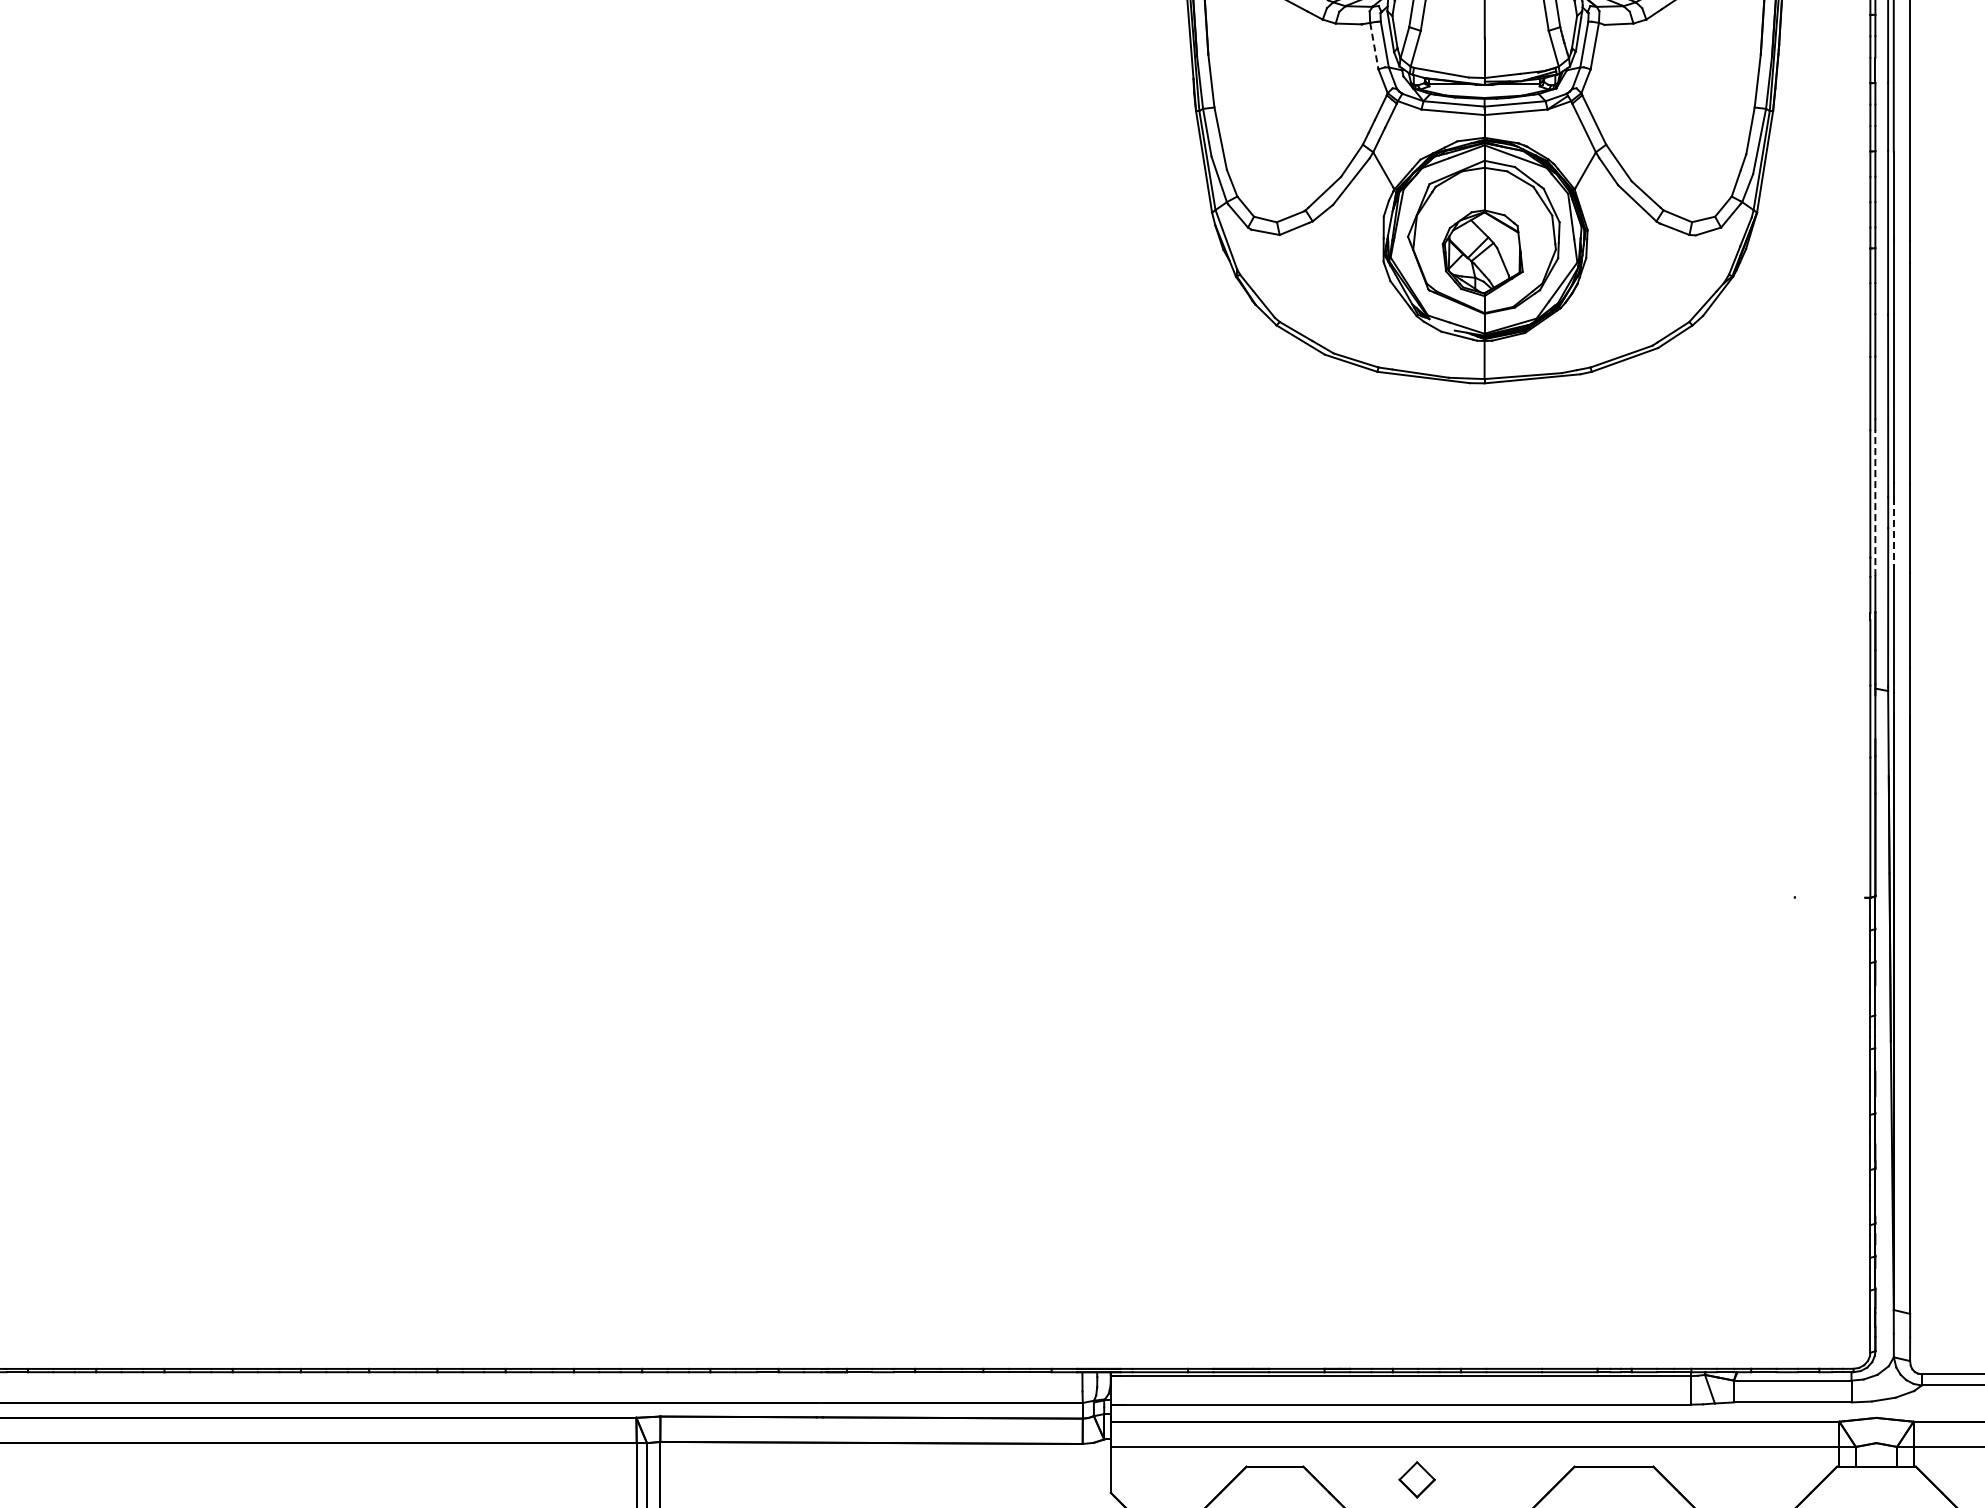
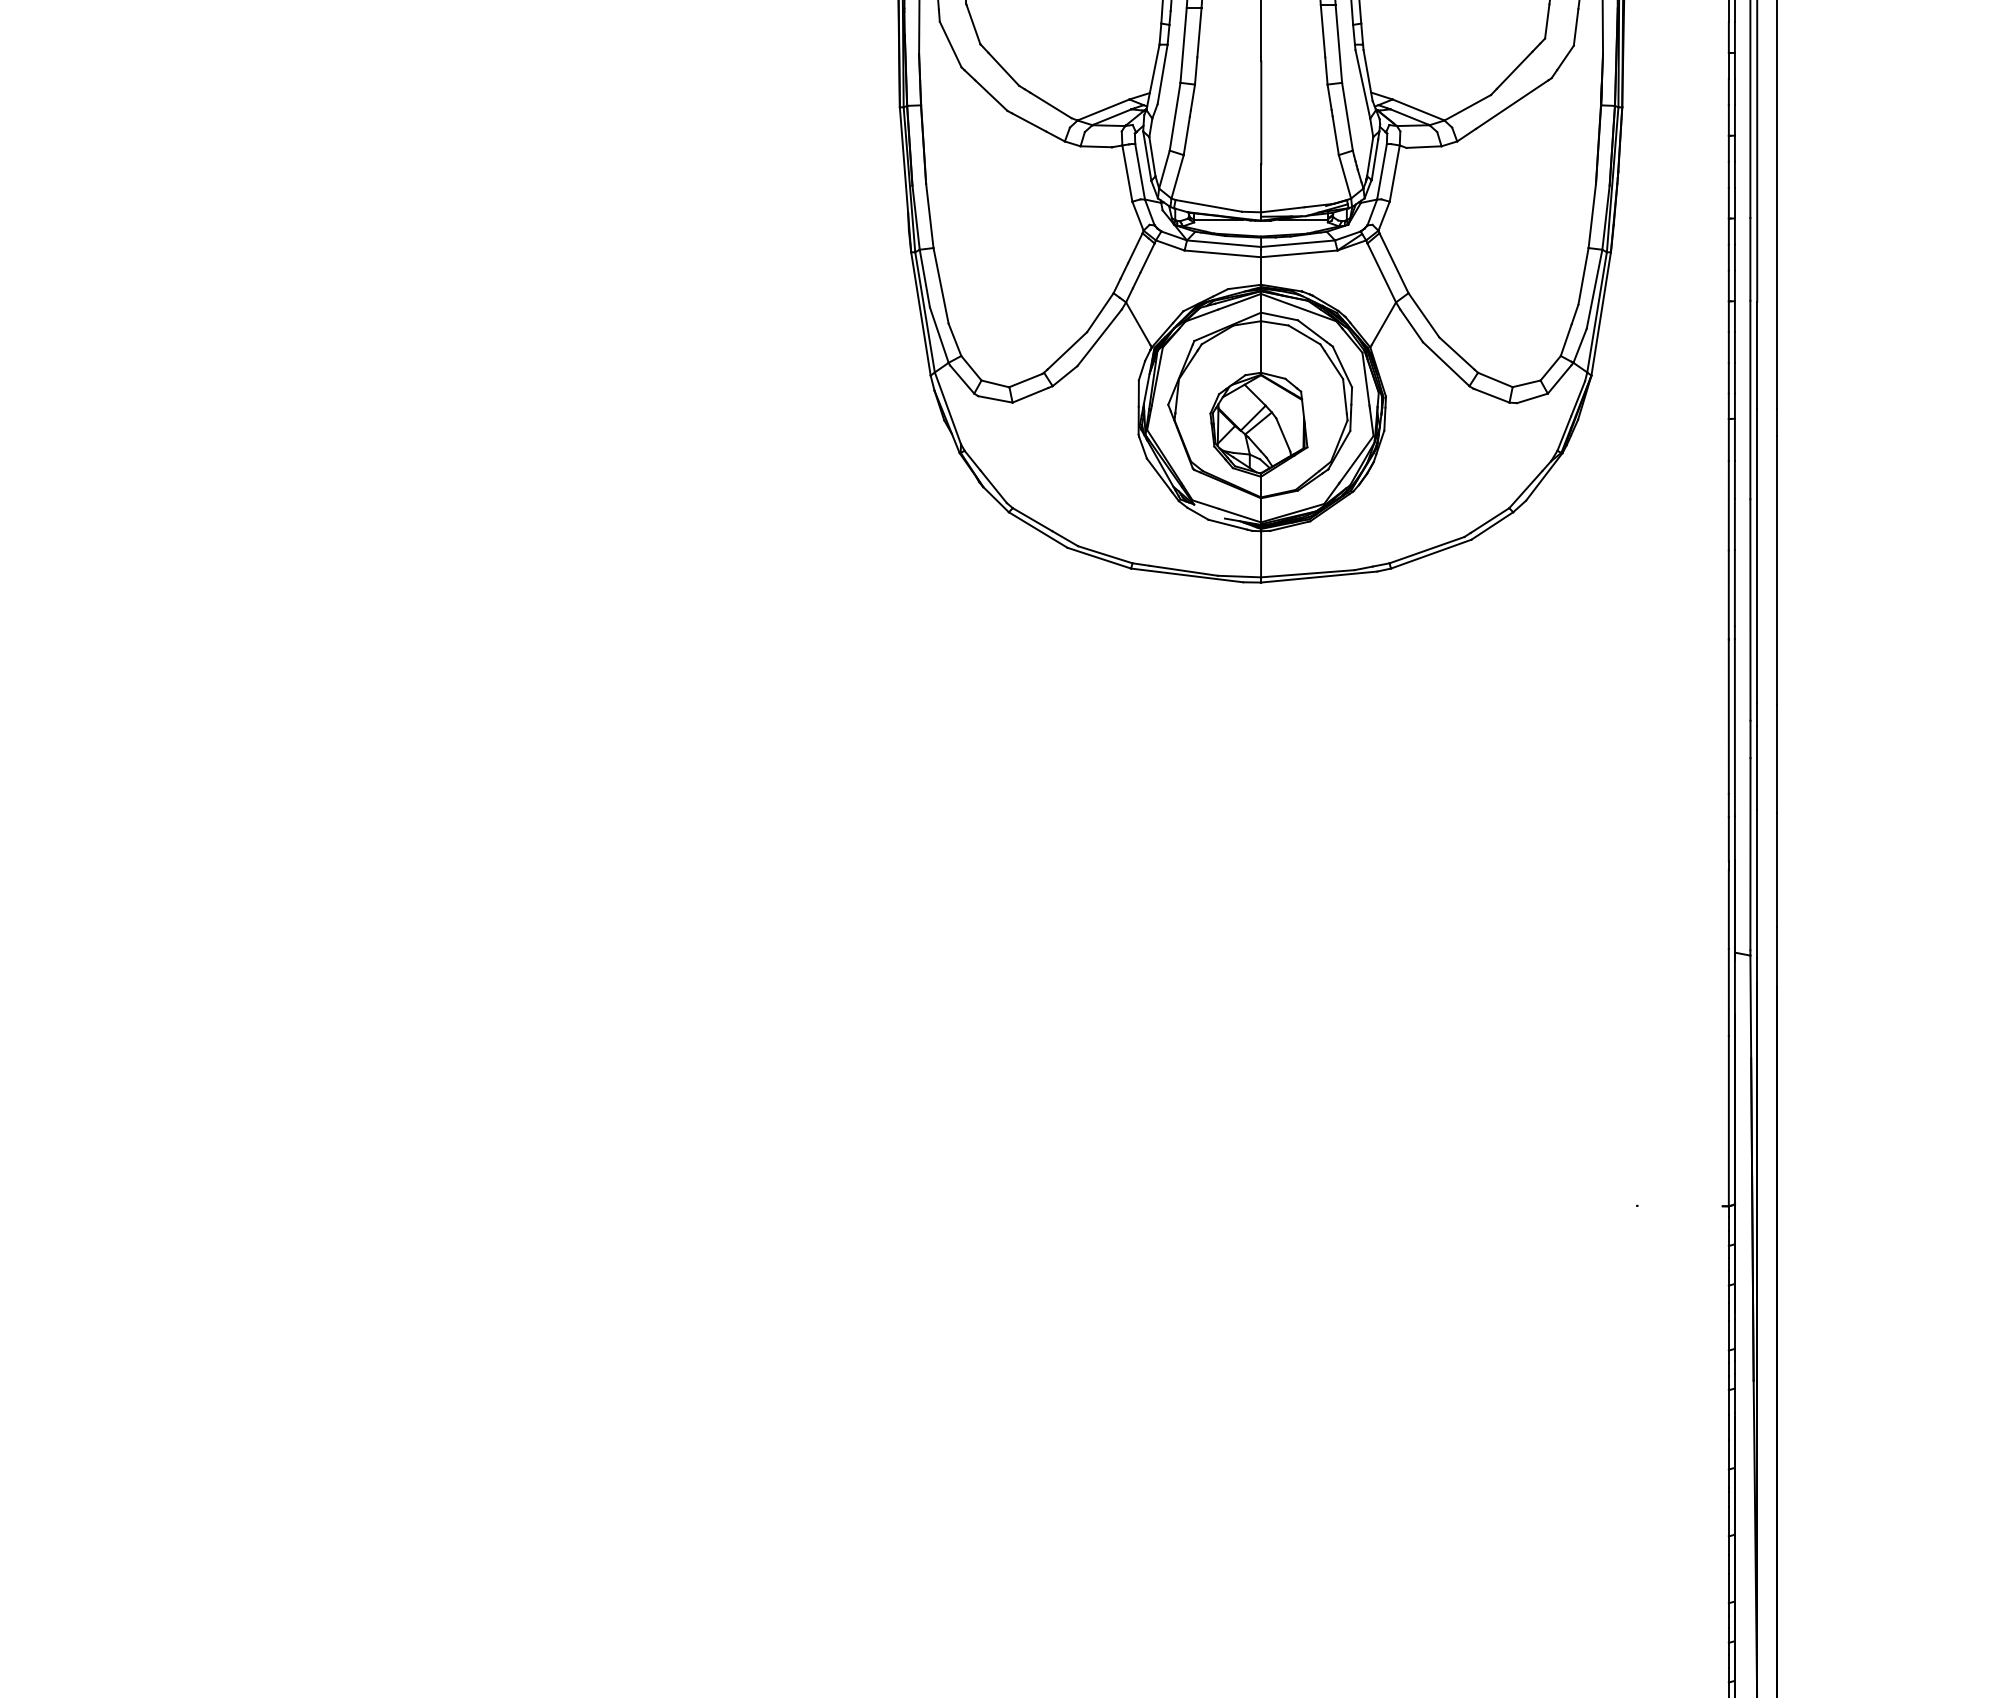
line: (1374, 46) -> (1127, 174), dashed -> solid
line: (1875, 502) -> (1735, 726), dashed -> solid
line: (1893, 536) -> (1756, 768), dashed -> solid

